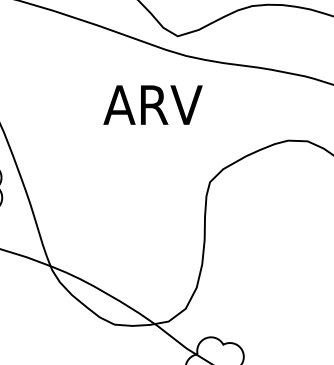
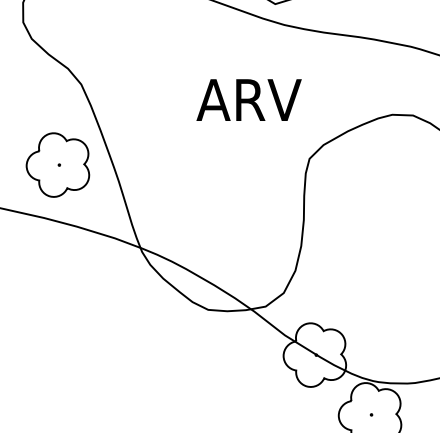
text: (152, 104) -> (248, 99), moved

